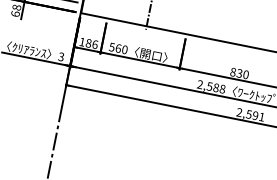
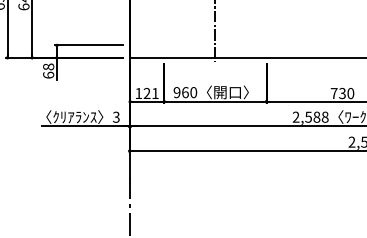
text: (91, 43) -> (150, 93), 186 -> 121
text: (111, 47) -> (176, 92), 560 -> 960
text: (232, 72) -> (333, 93), 830 -> 730

